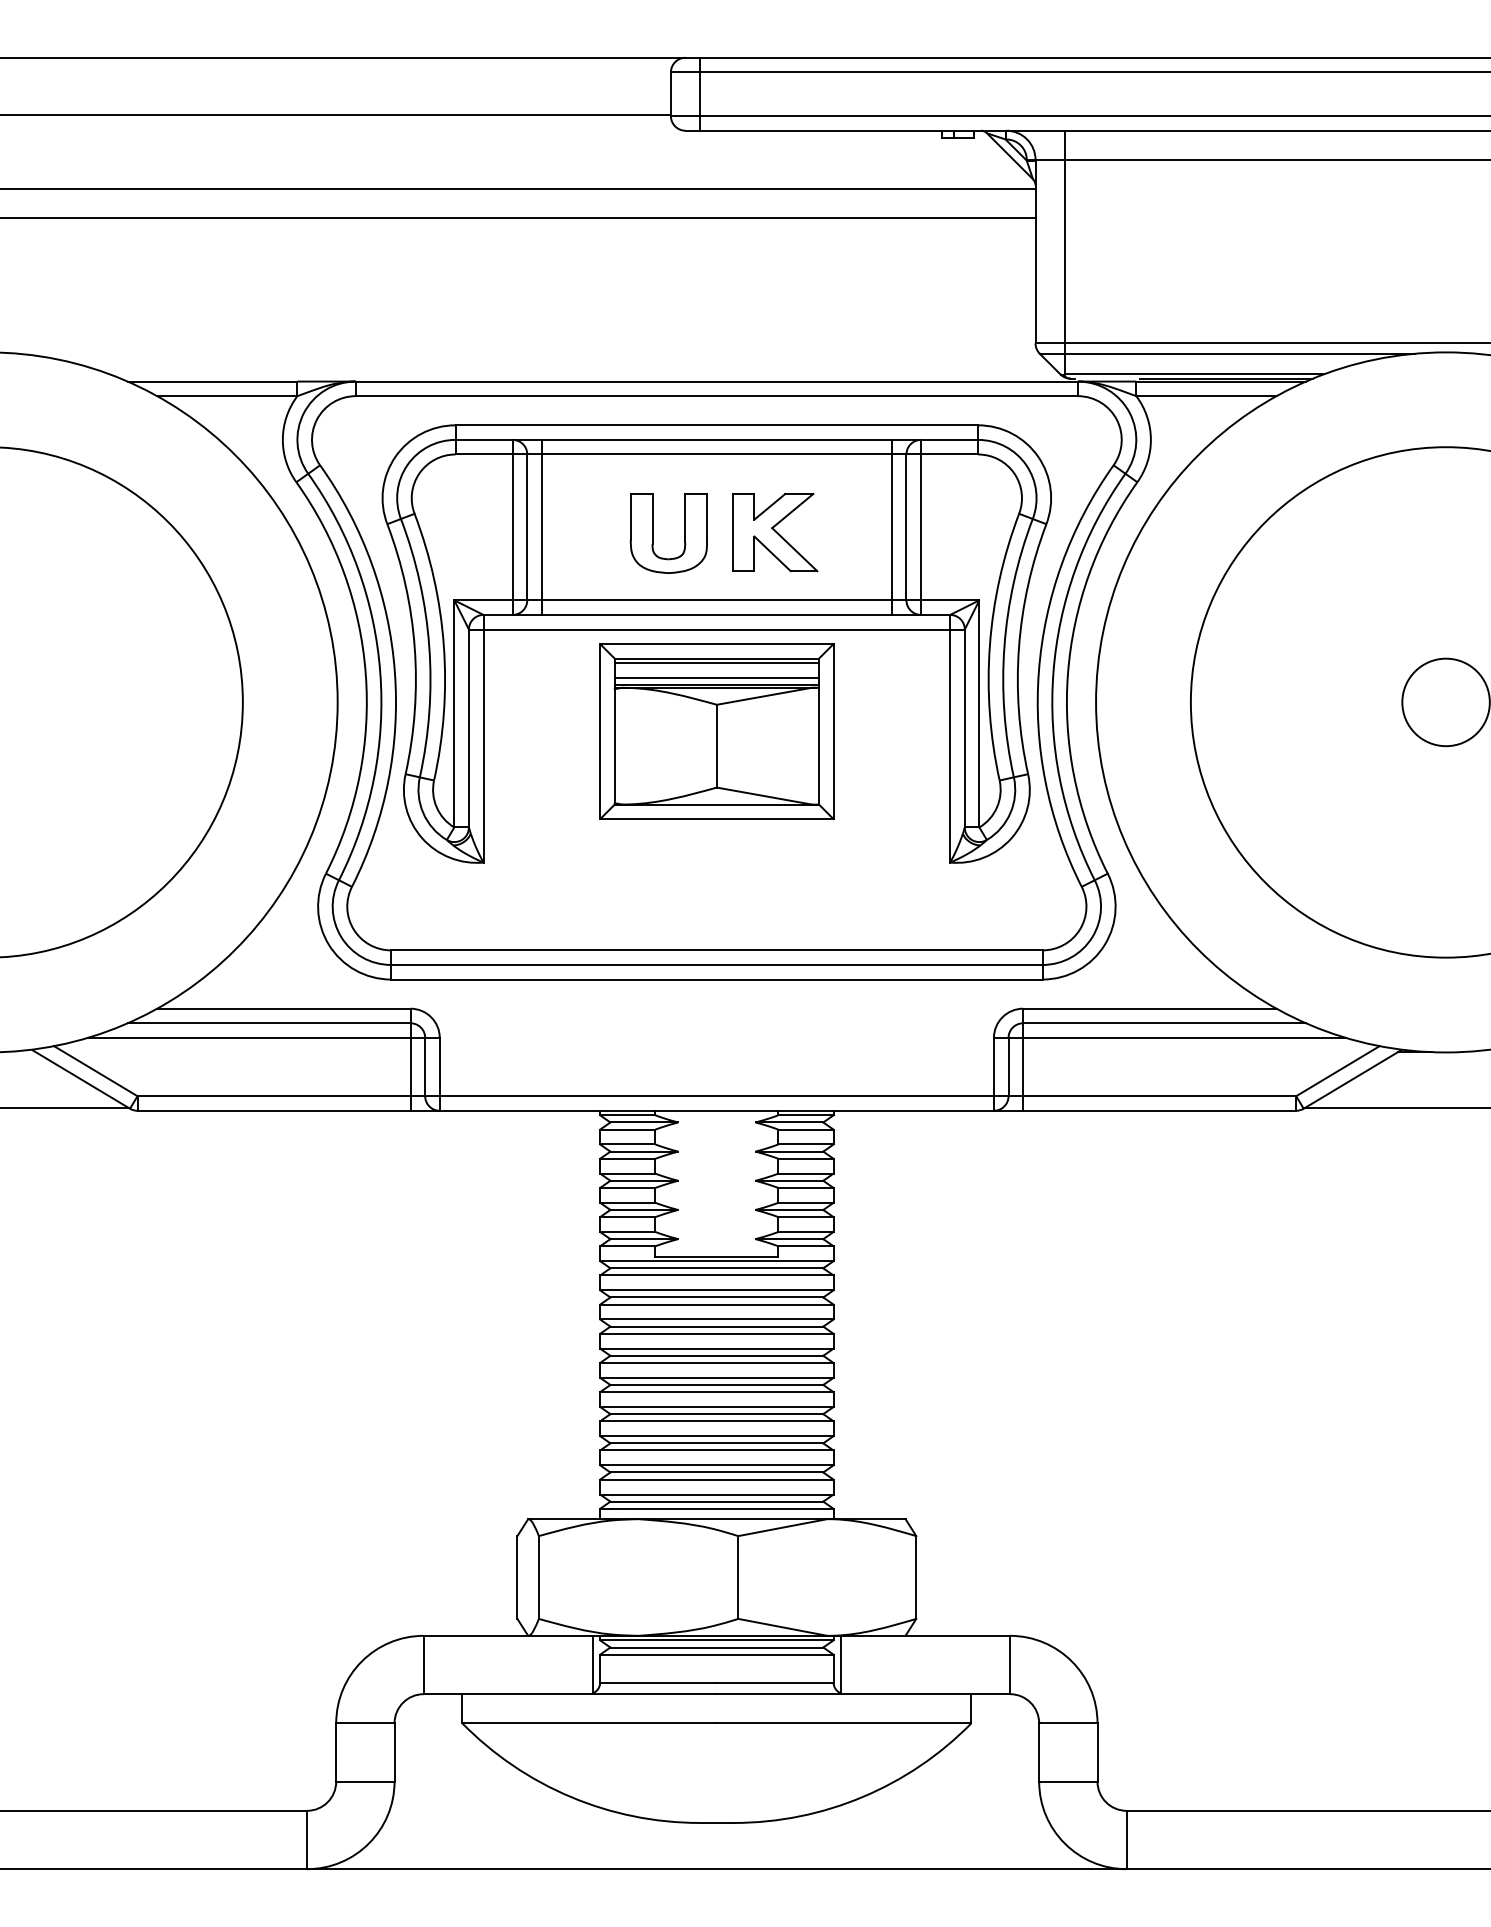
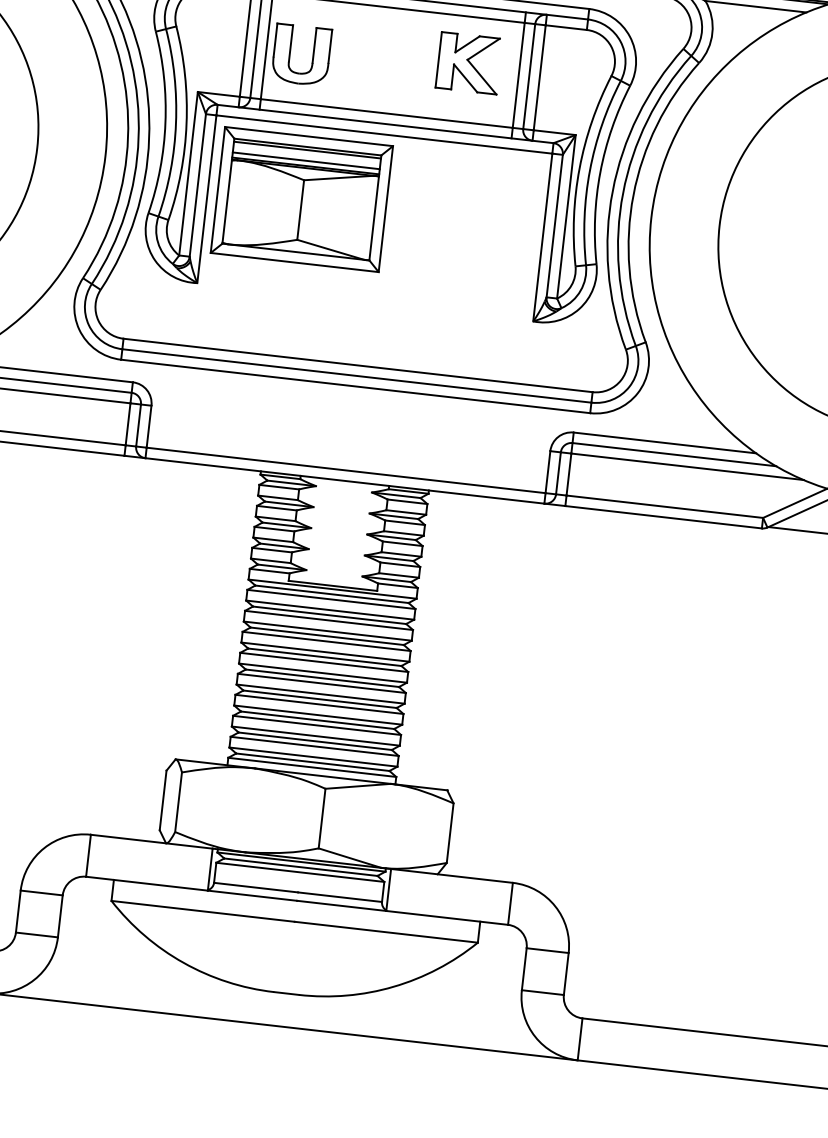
part: (775, 532) -> (469, 63), moved
part: (653, 533) -> (290, 53), moved
part: (716, 731) -> (301, 199), moved

